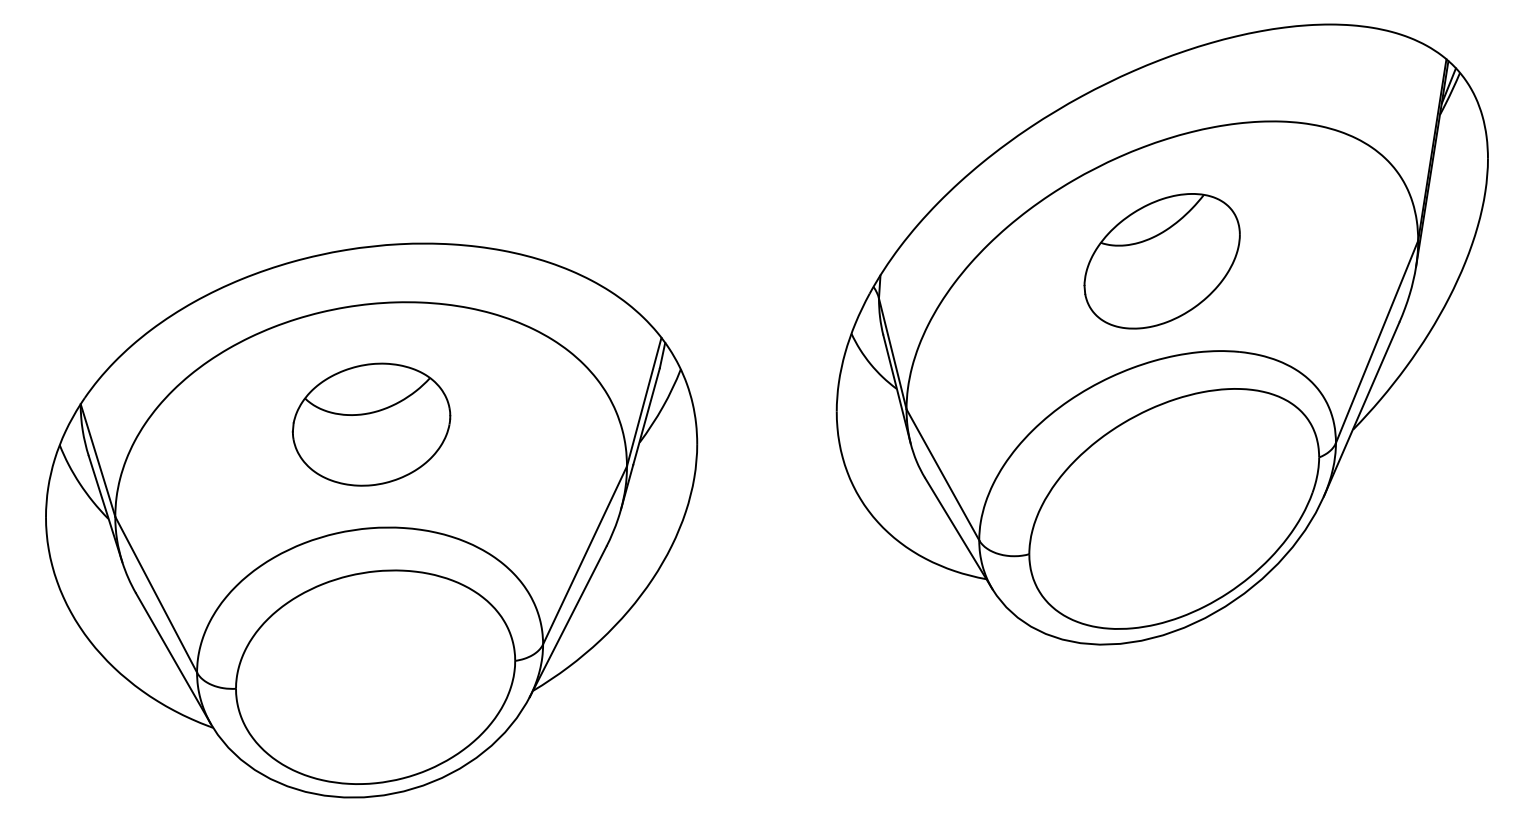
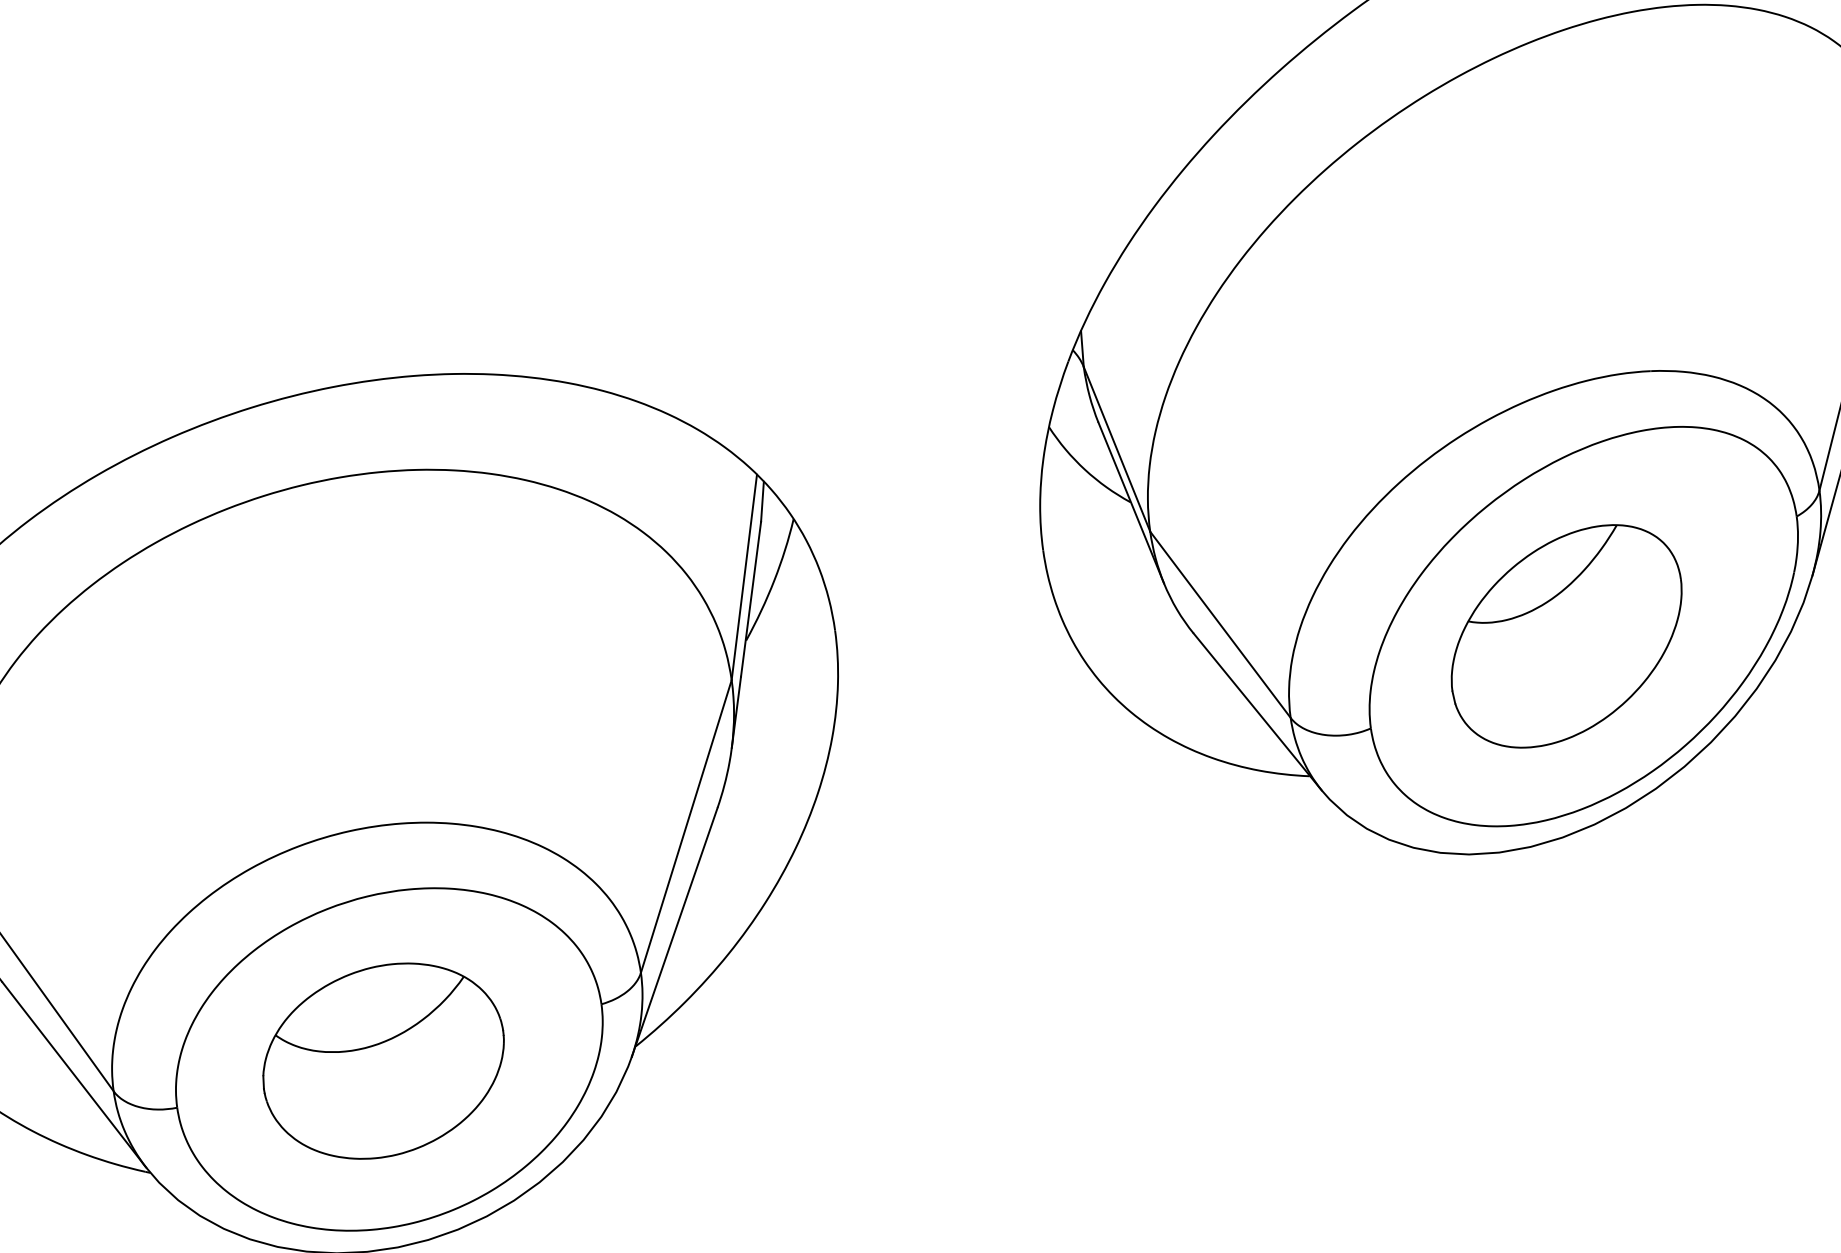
part: (1161, 261) -> (1565, 637), moved
part: (371, 424) -> (383, 1060), moved

